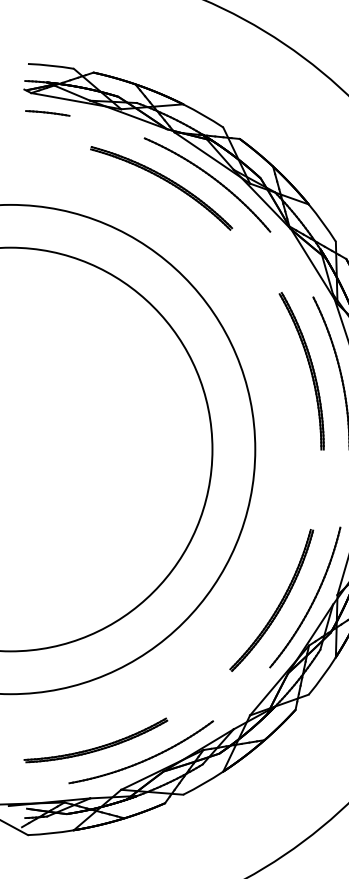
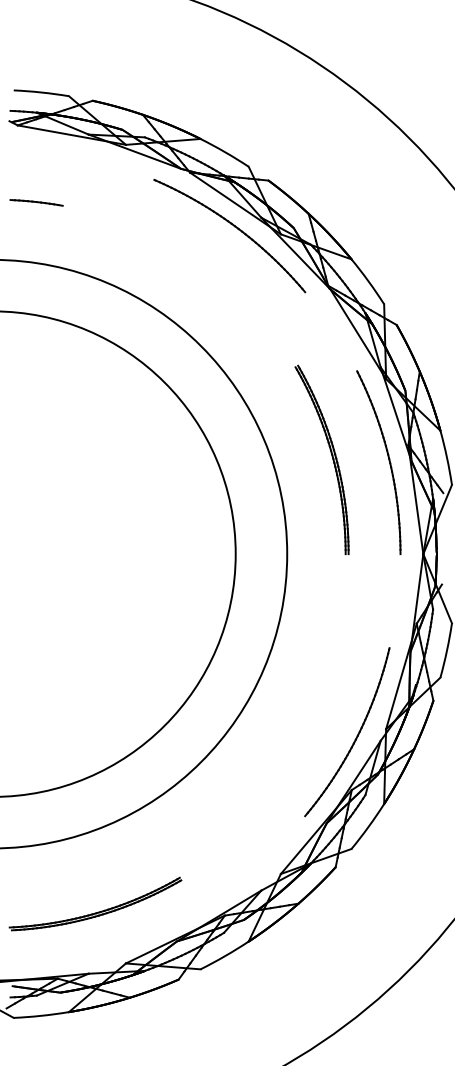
line: (47, 113) -> (36, 202), moved
part: (166, 182) -> (180, 232), removed
part: (309, 368) -> (331, 456), moved
part: (278, 604) -> (315, 740), removed
part: (144, 759) -> (153, 927), removed

